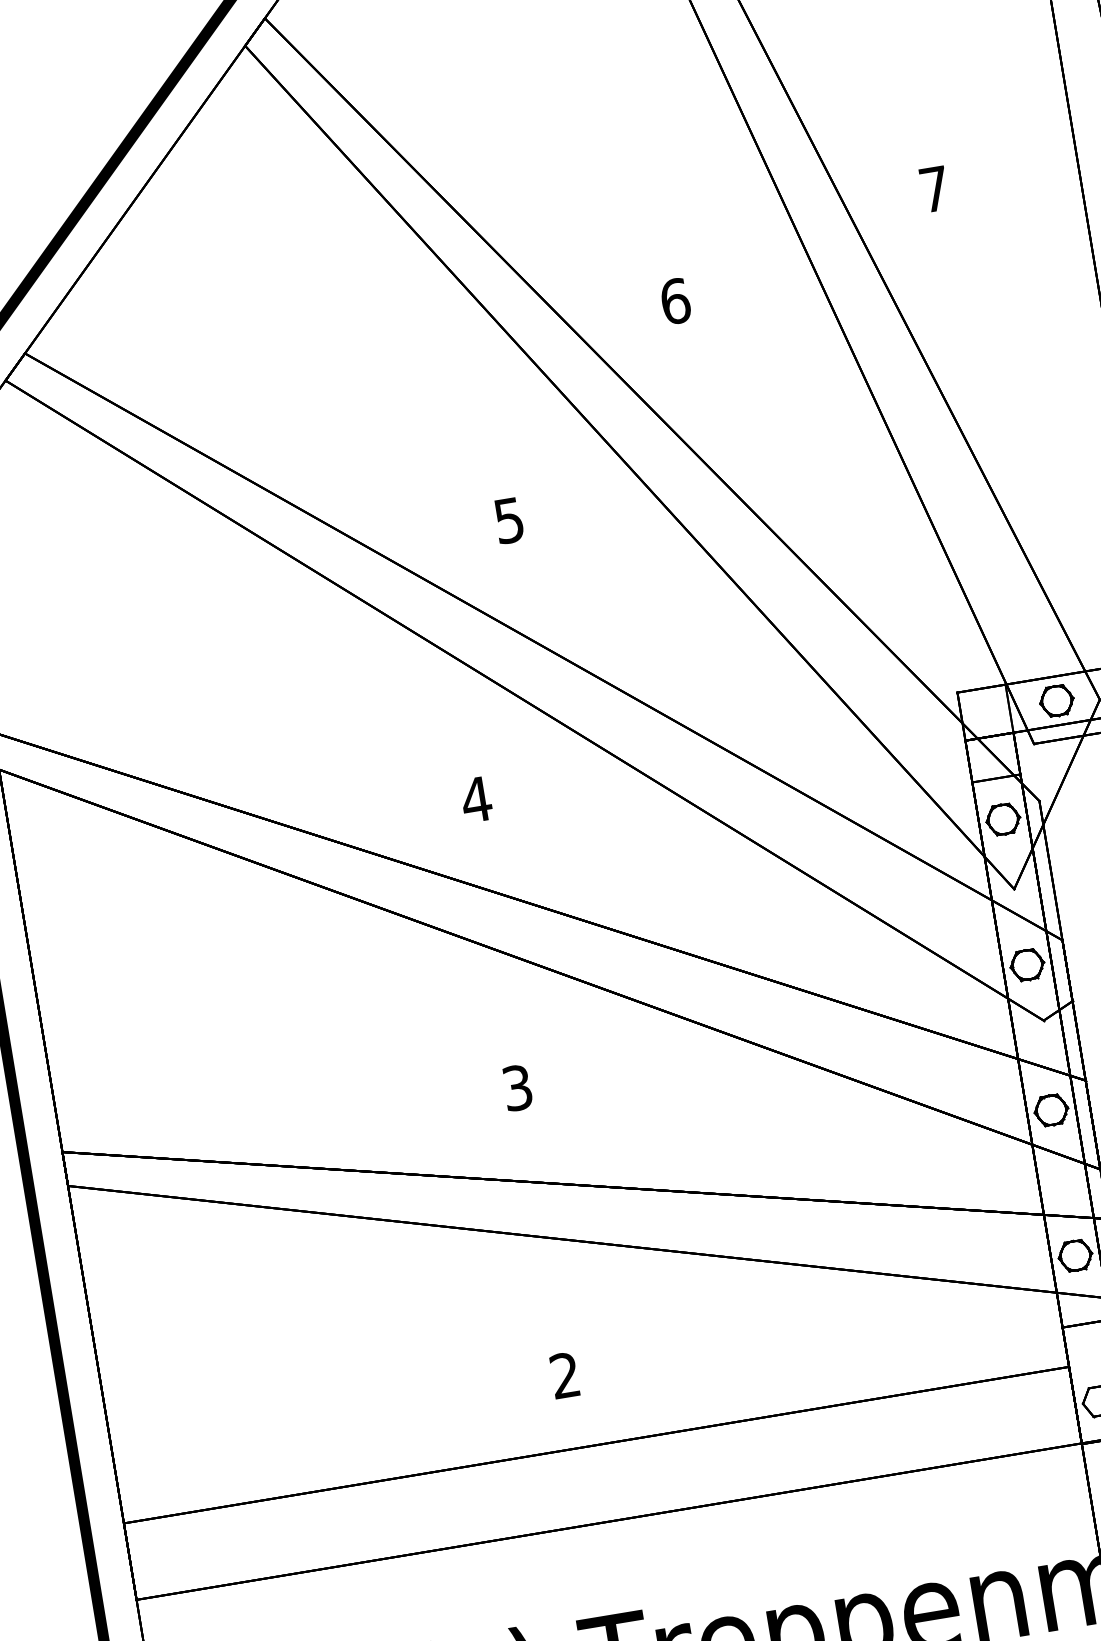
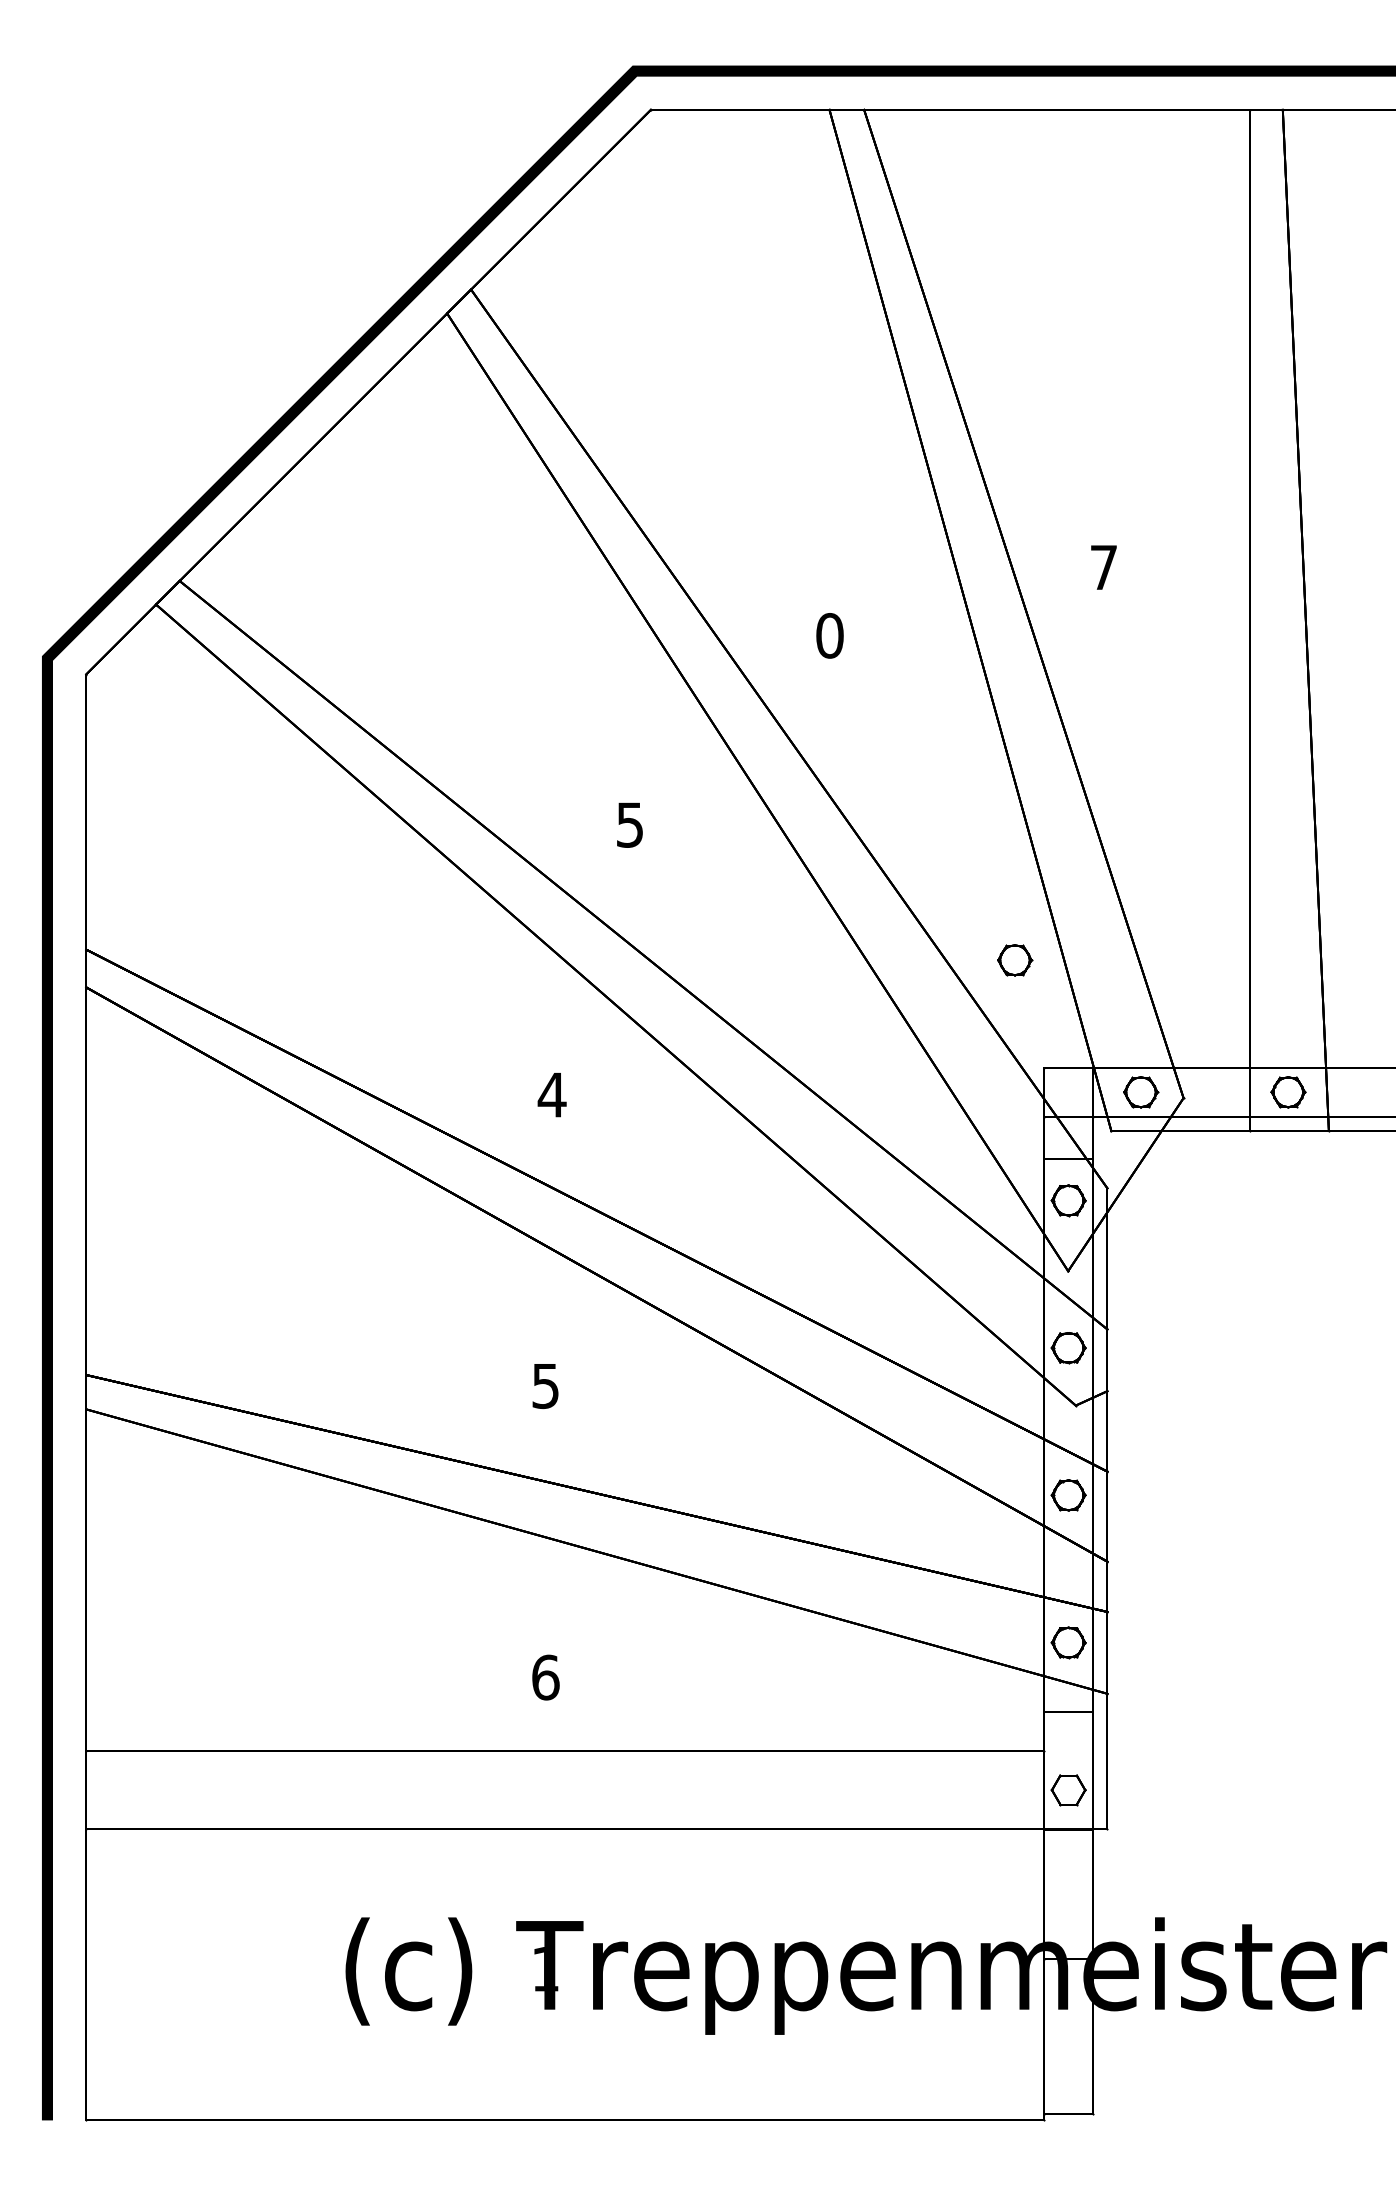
text: (674, 301) -> (829, 635), 6 -> 0
part: (911, 591) -> (1015, 960), added
text: (517, 1087) -> (545, 1385), 3 -> 5
text: (564, 1375) -> (545, 1677), 2 -> 6

